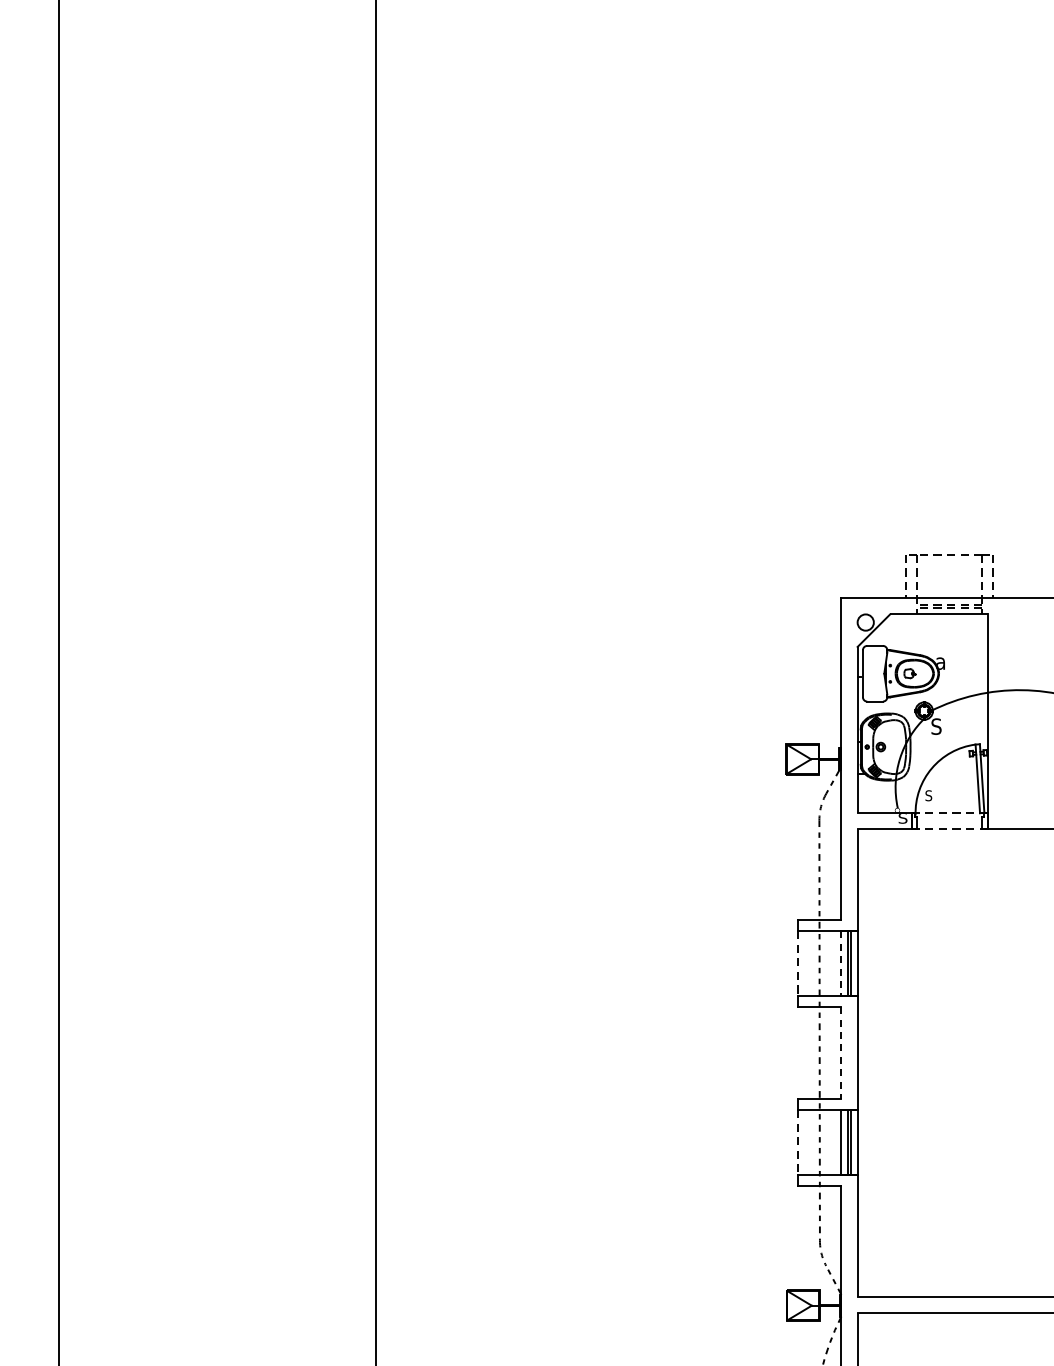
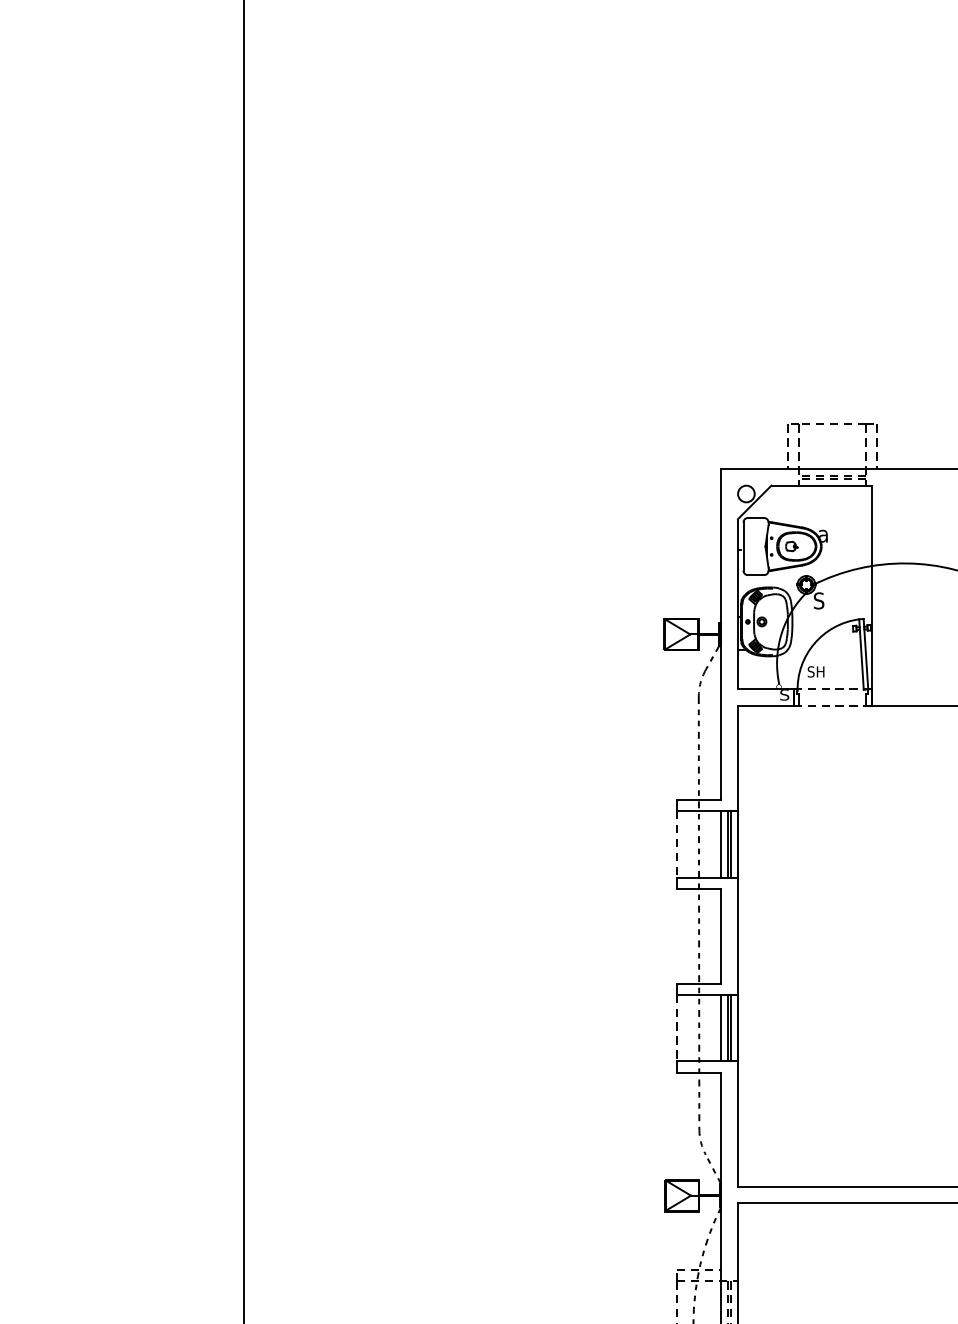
text: (937, 795) -> (820, 671), S -> SH
line: (841, 964) -> (721, 845), dashed -> solid
line: (841, 1053) -> (721, 936), dashed -> solid

